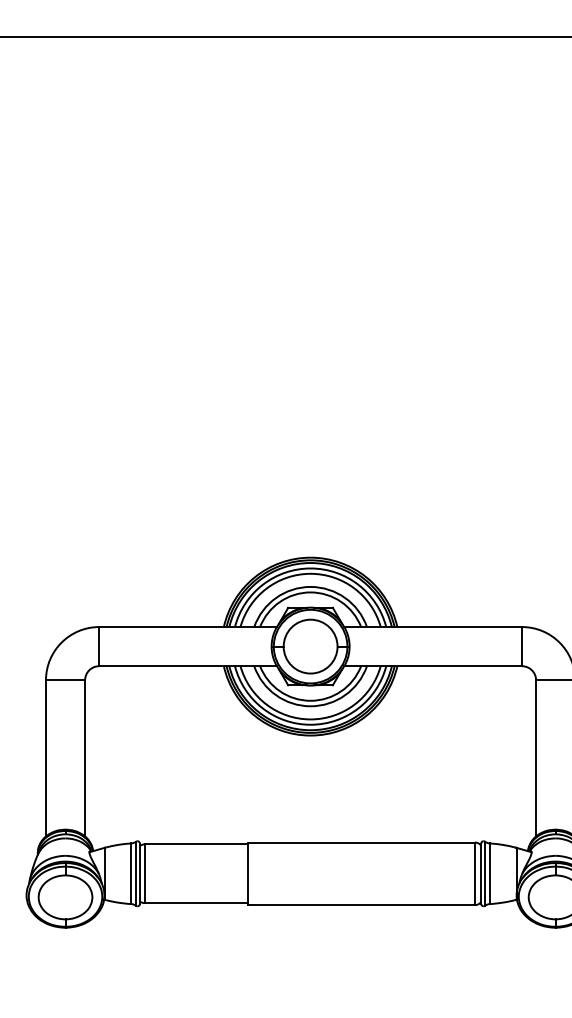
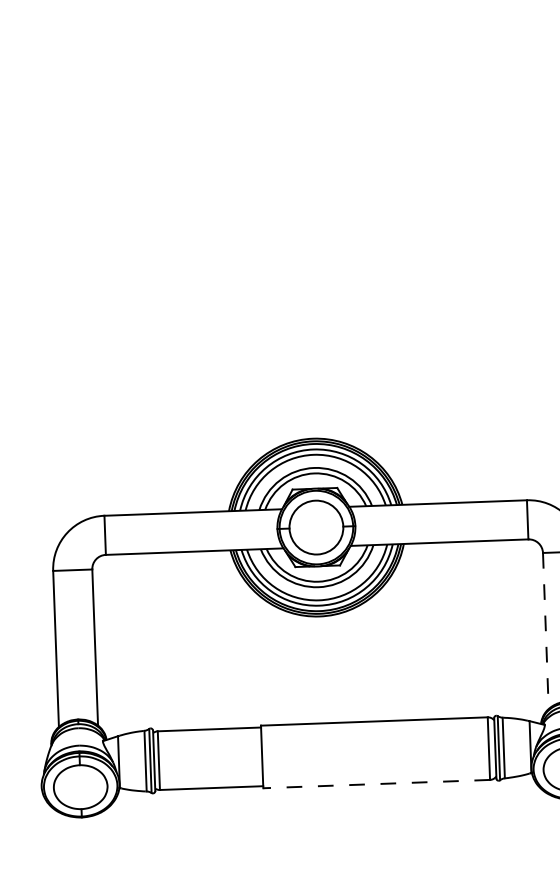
line: (536, 758) -> (546, 631), solid -> dashed
line: (360, 905) -> (375, 784), solid -> dashed

